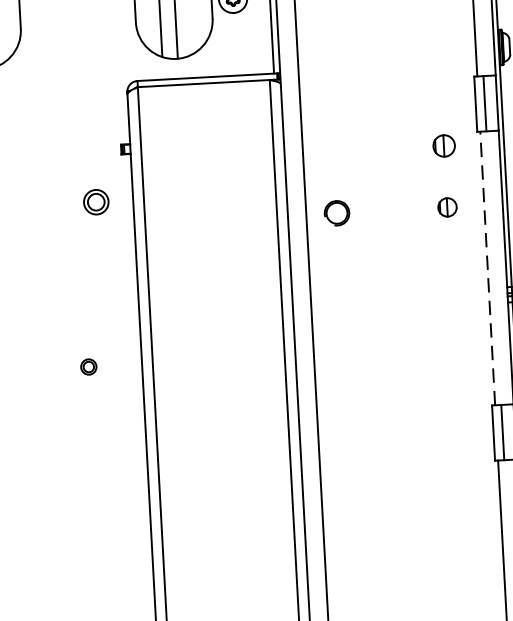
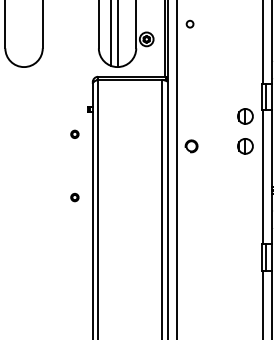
part: (444, 146) -> (245, 116), size x1.43
part: (95, 199) -> (74, 133), size x0.62
part: (447, 207) -> (245, 146), size x1.67
line: (487, 269) -> (263, 177), dashed -> solid
part: (87, 366) -> (74, 197), moved

